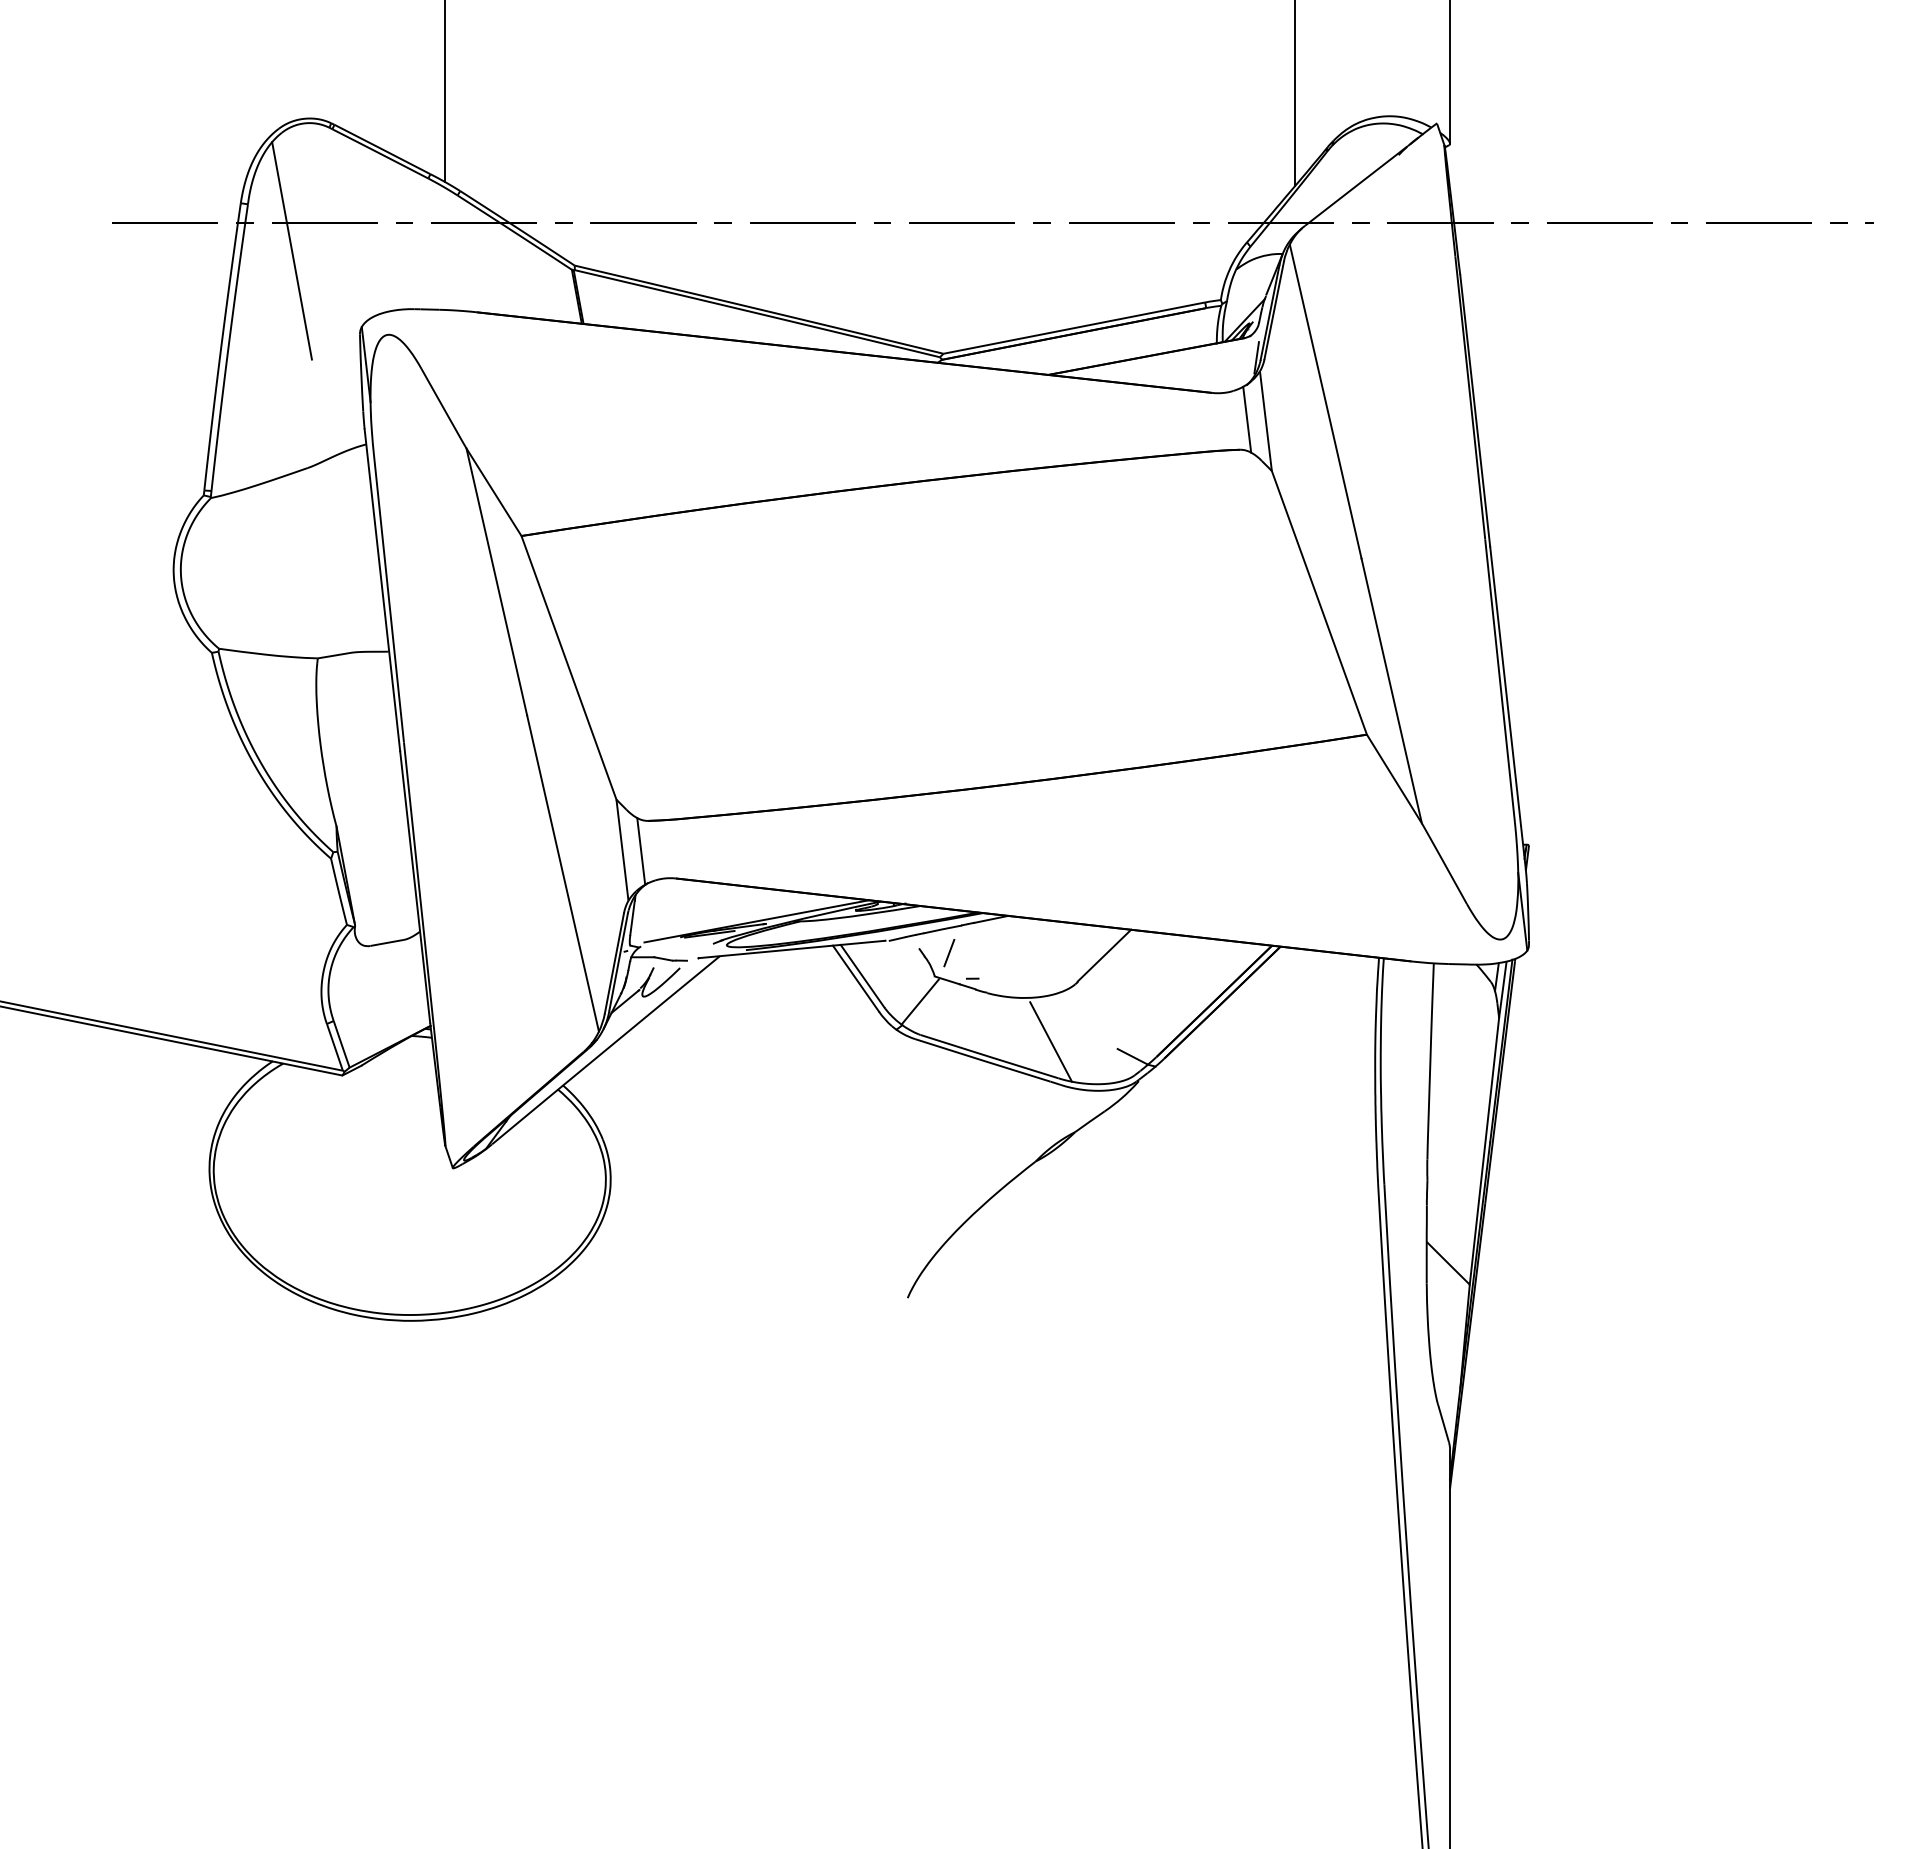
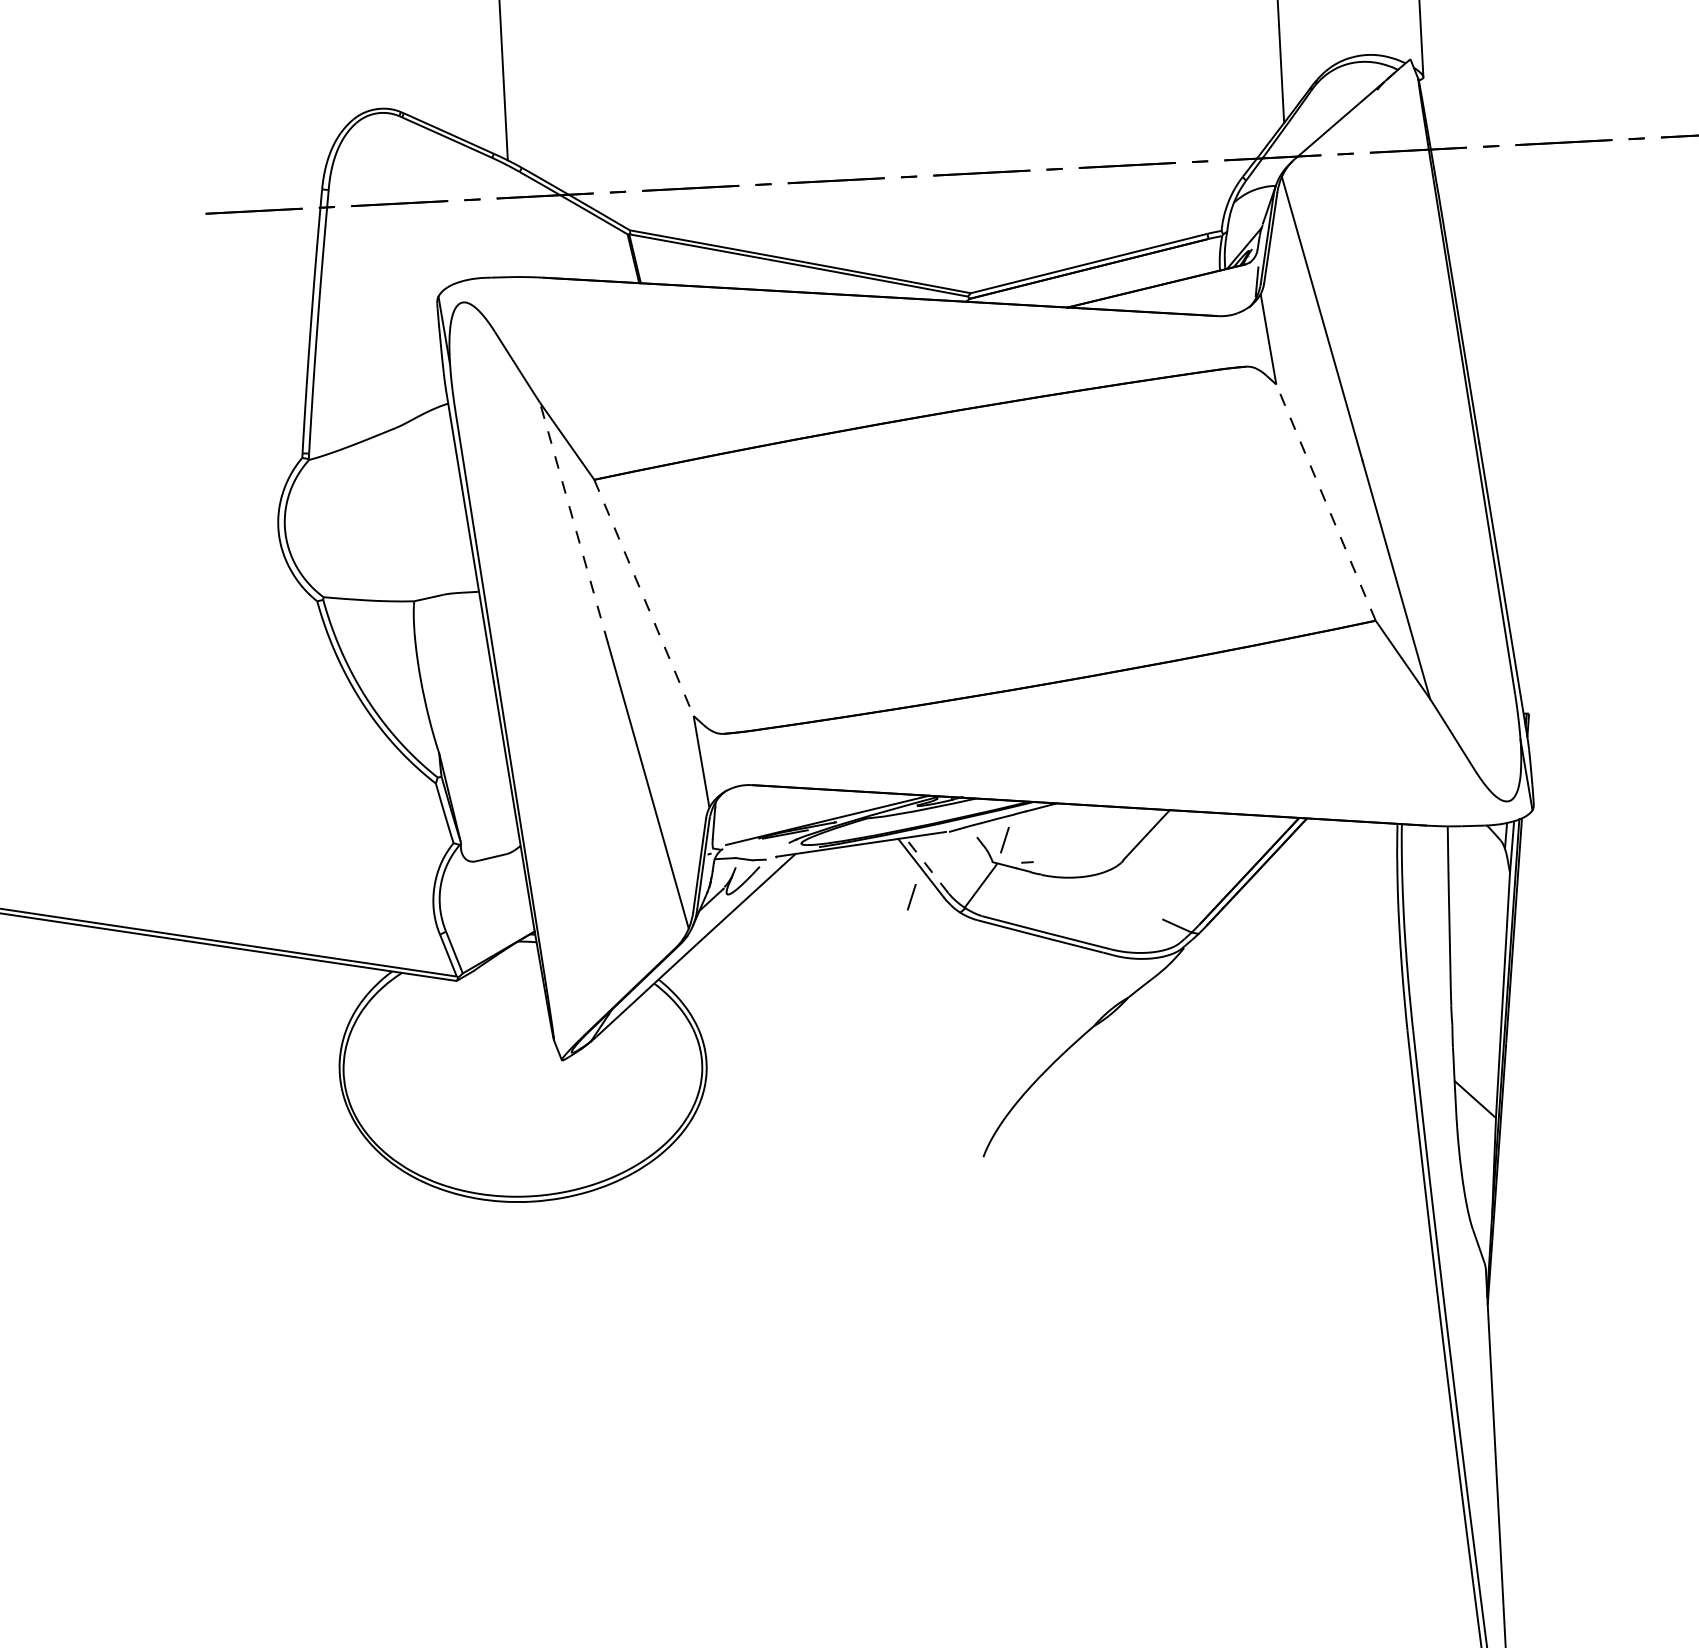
line: (291, 250) -> (370, 230), removed
line: (1247, 419) -> (1251, 338), removed
line: (496, 581) -> (573, 522), solid -> dashed
line: (1319, 602) -> (1326, 502), solid -> dashed
line: (569, 668) -> (644, 598), solid -> dashed
line: (641, 851) -> (718, 762), removed
line: (862, 975) -> (926, 864), solid -> dashed
line: (844, 1010) -> (911, 897), added
line: (1050, 1041) -> (1101, 916), removed

